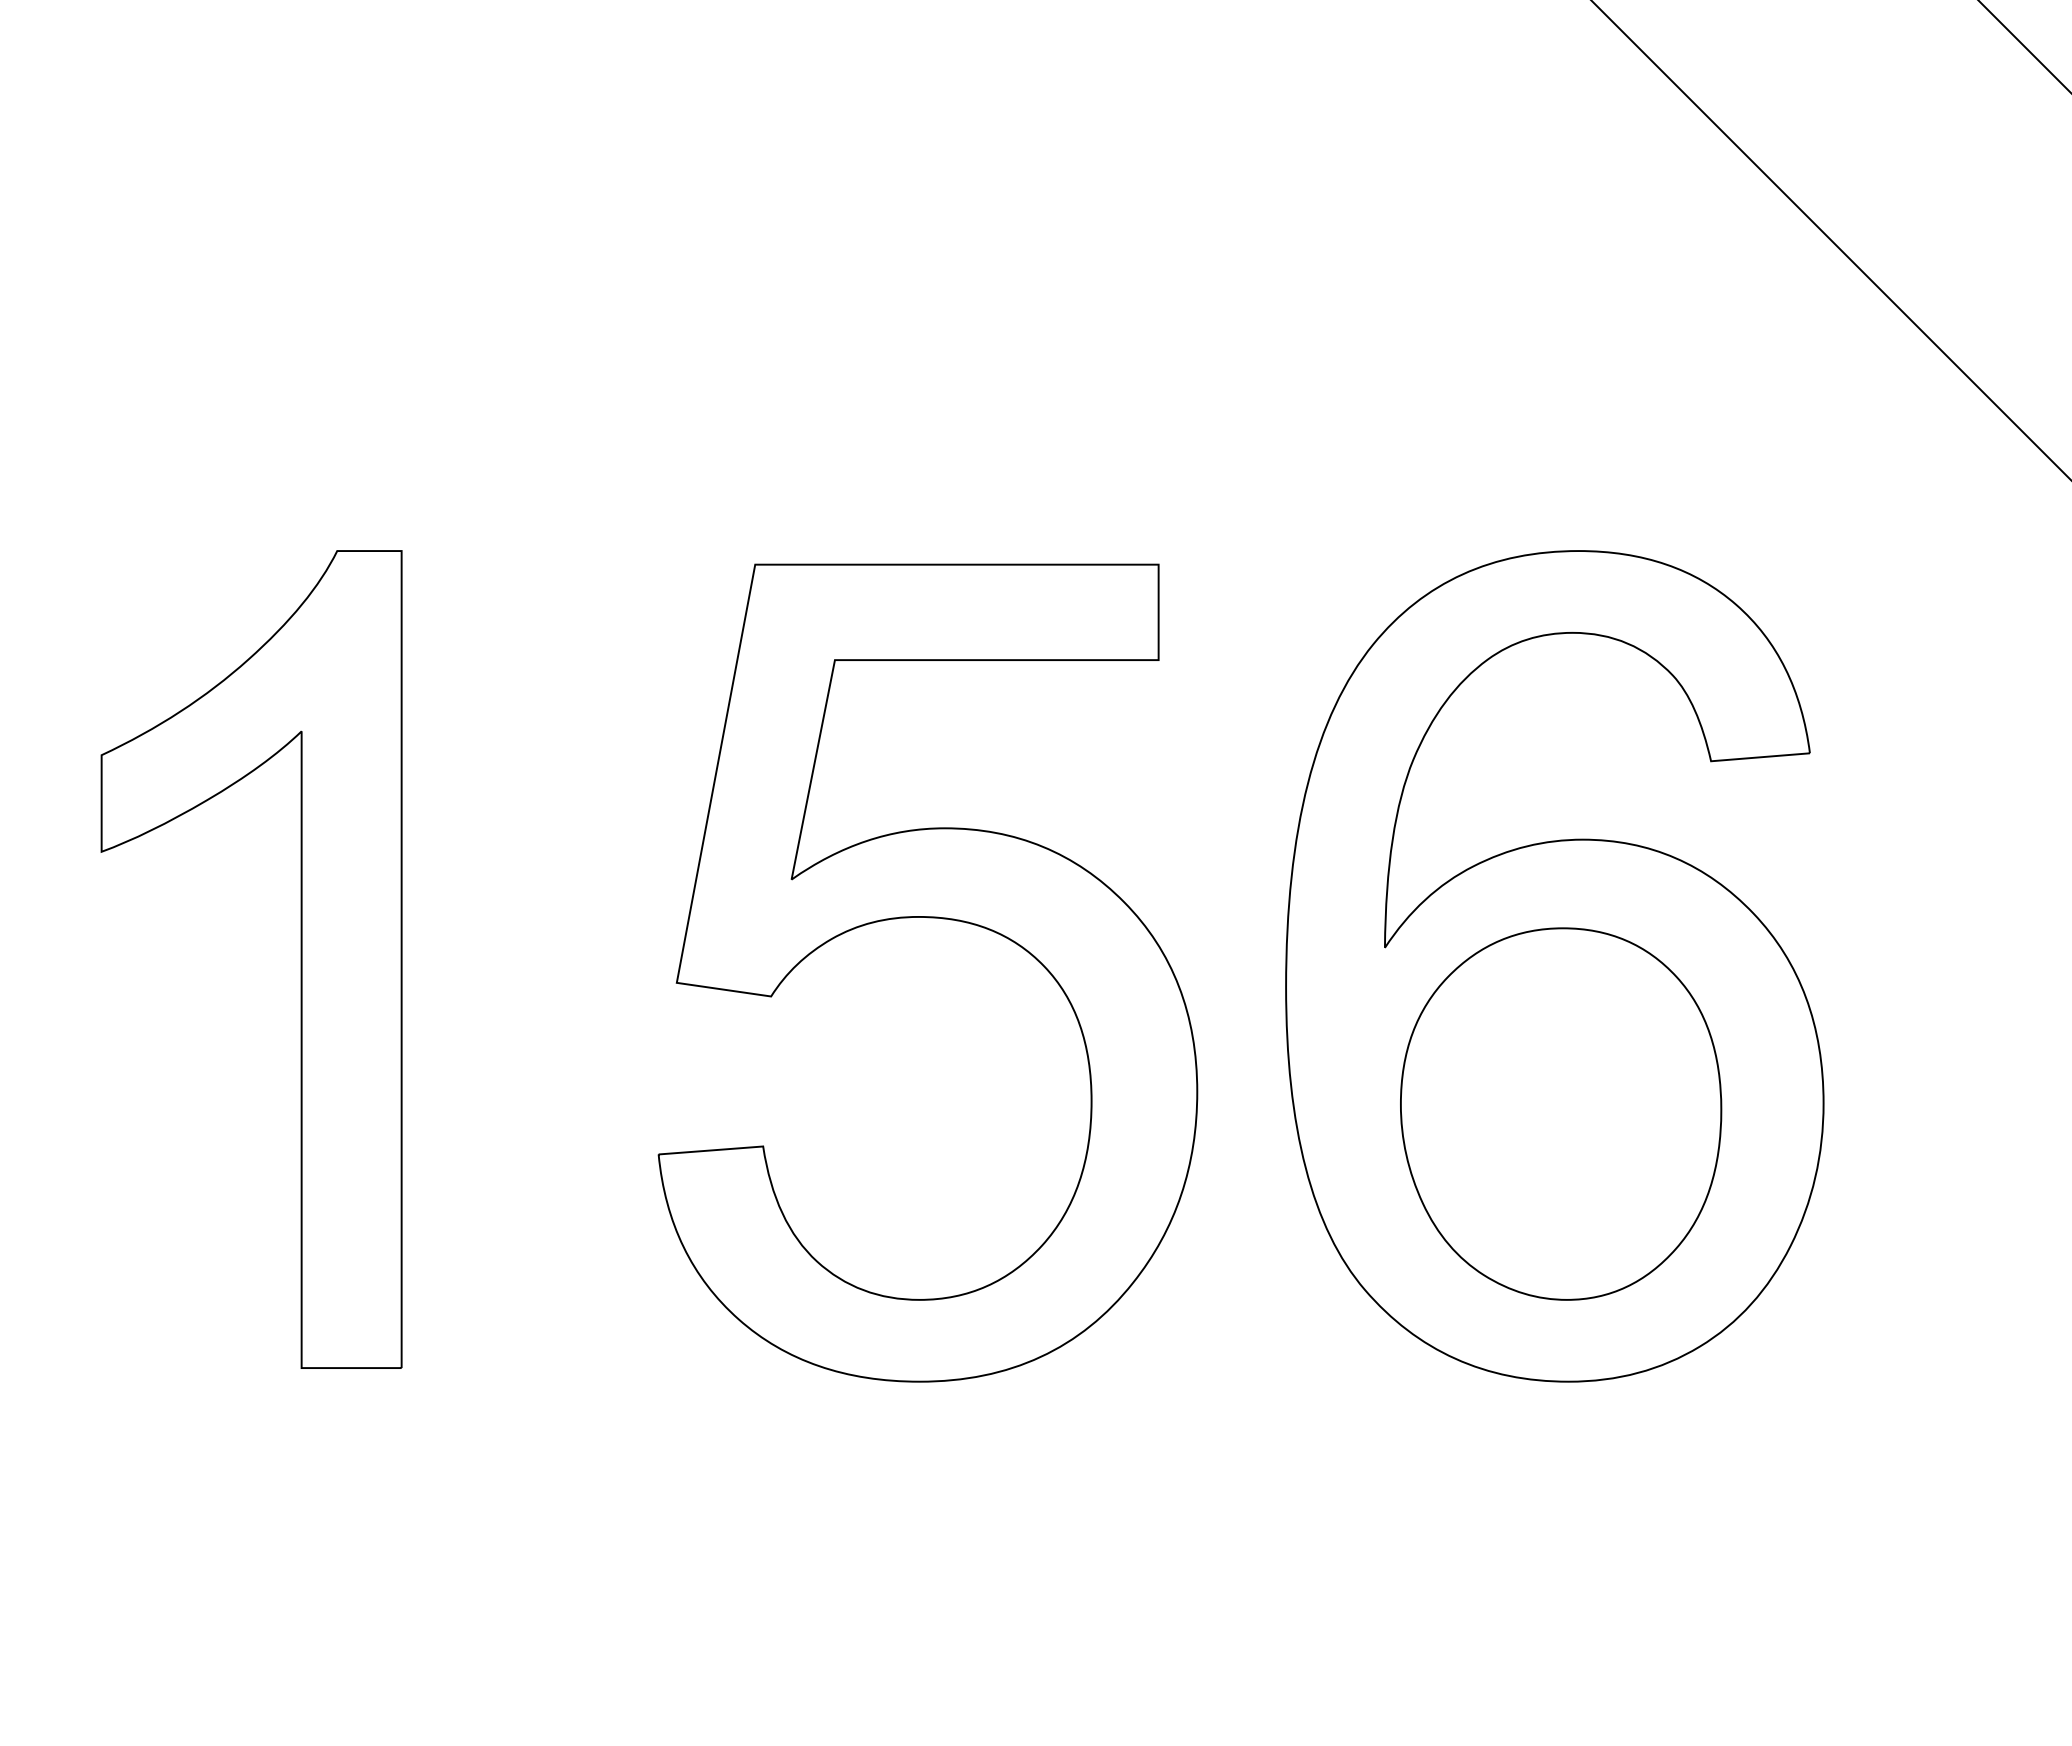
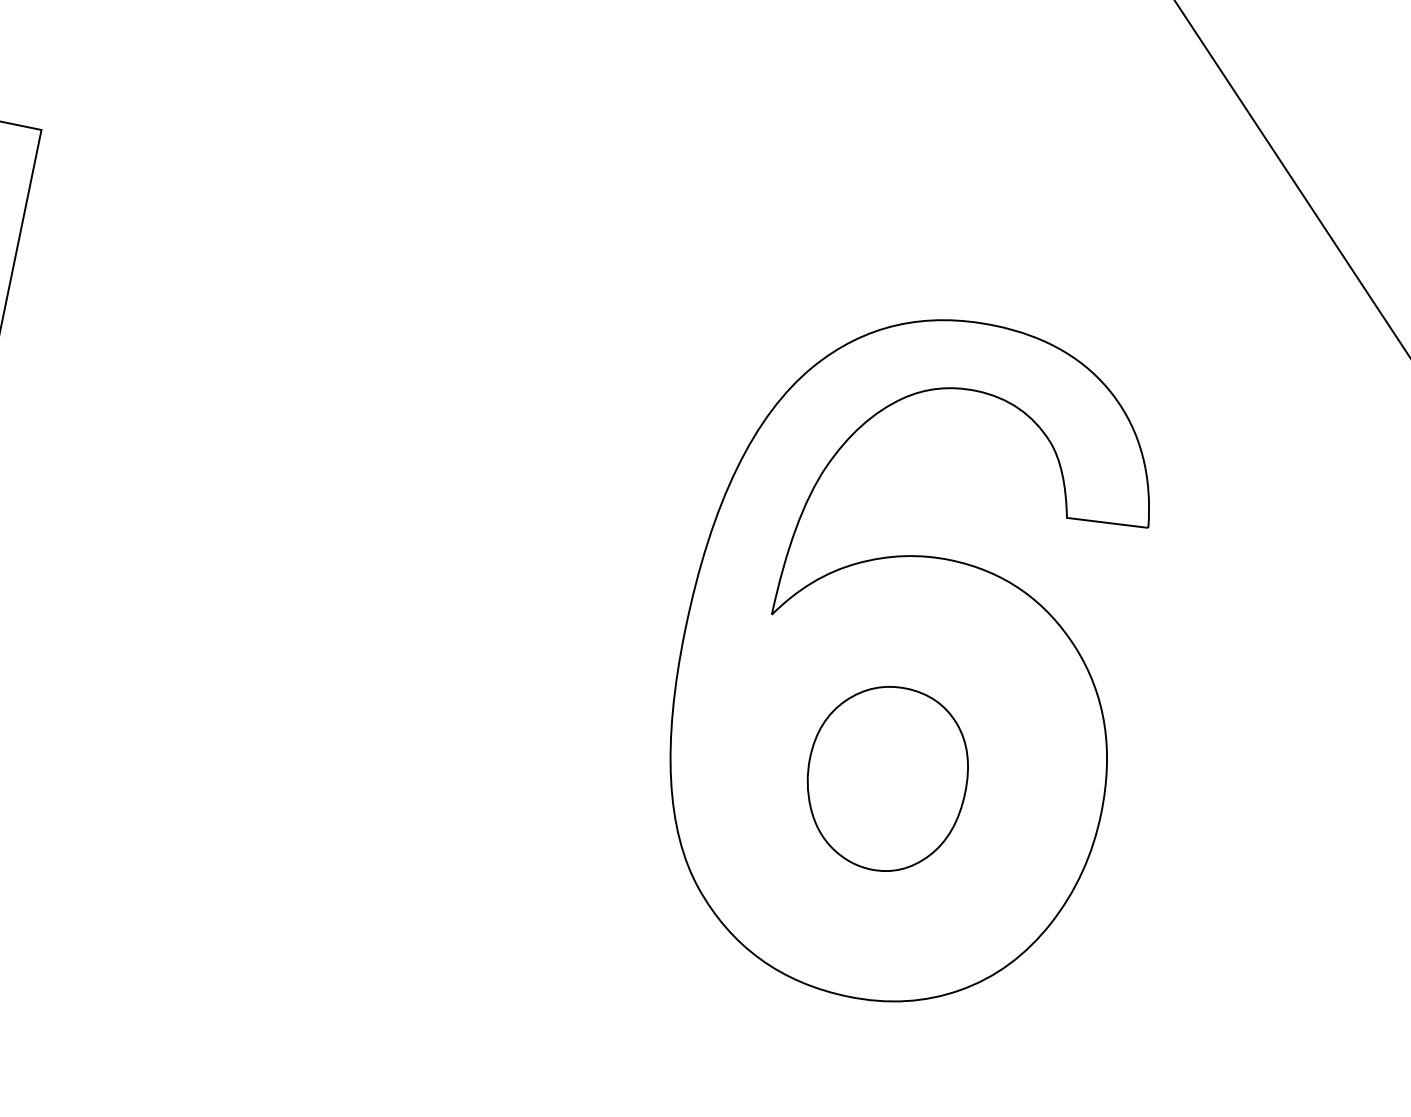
part: (928, 918) -> (407, 515), removed
part: (1561, 1113) -> (887, 778), size x0.6

